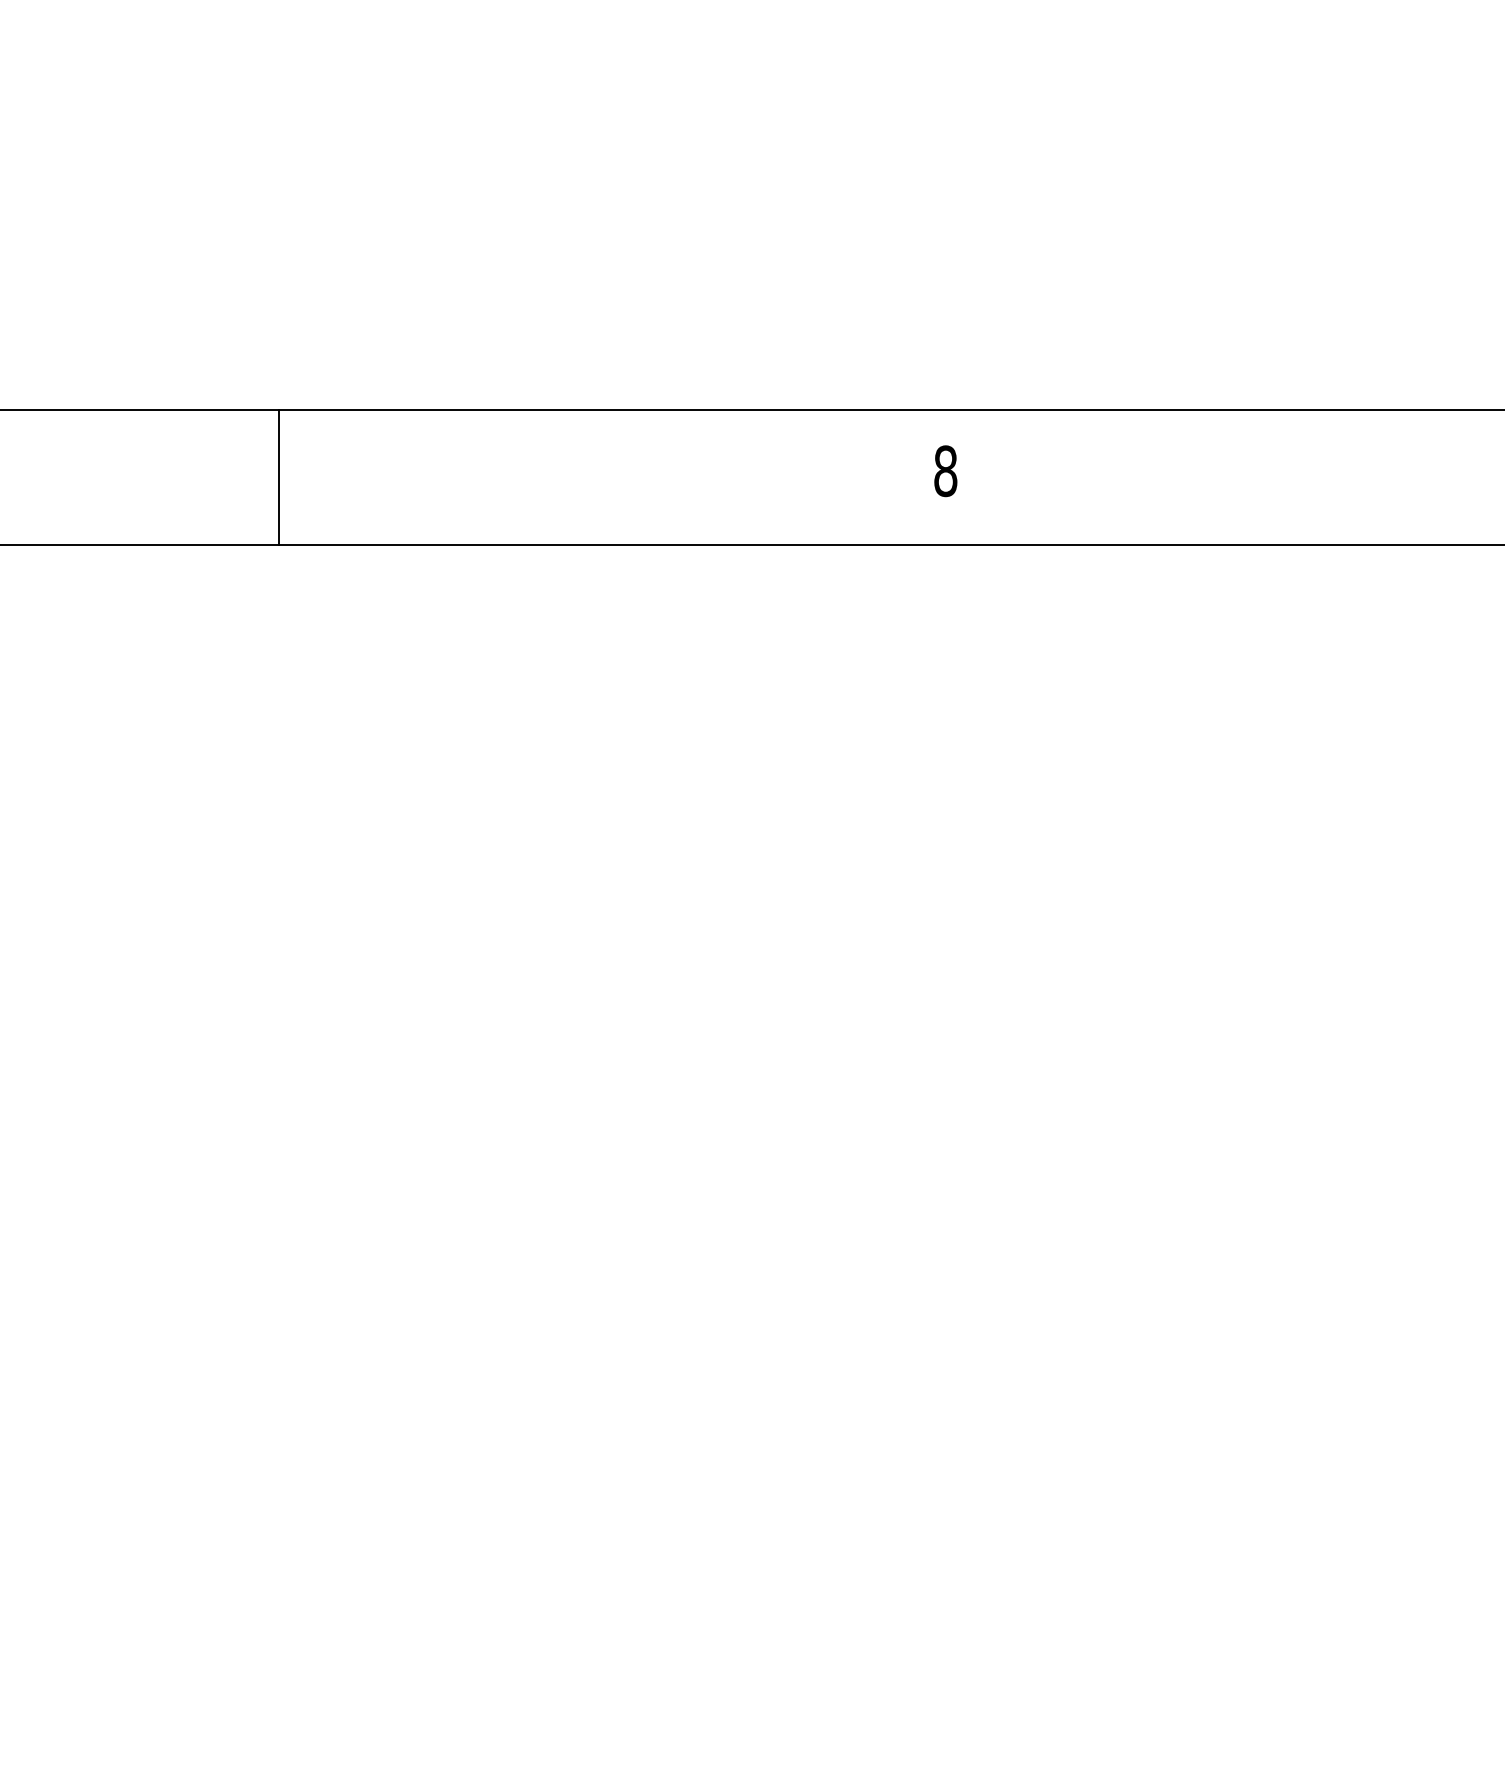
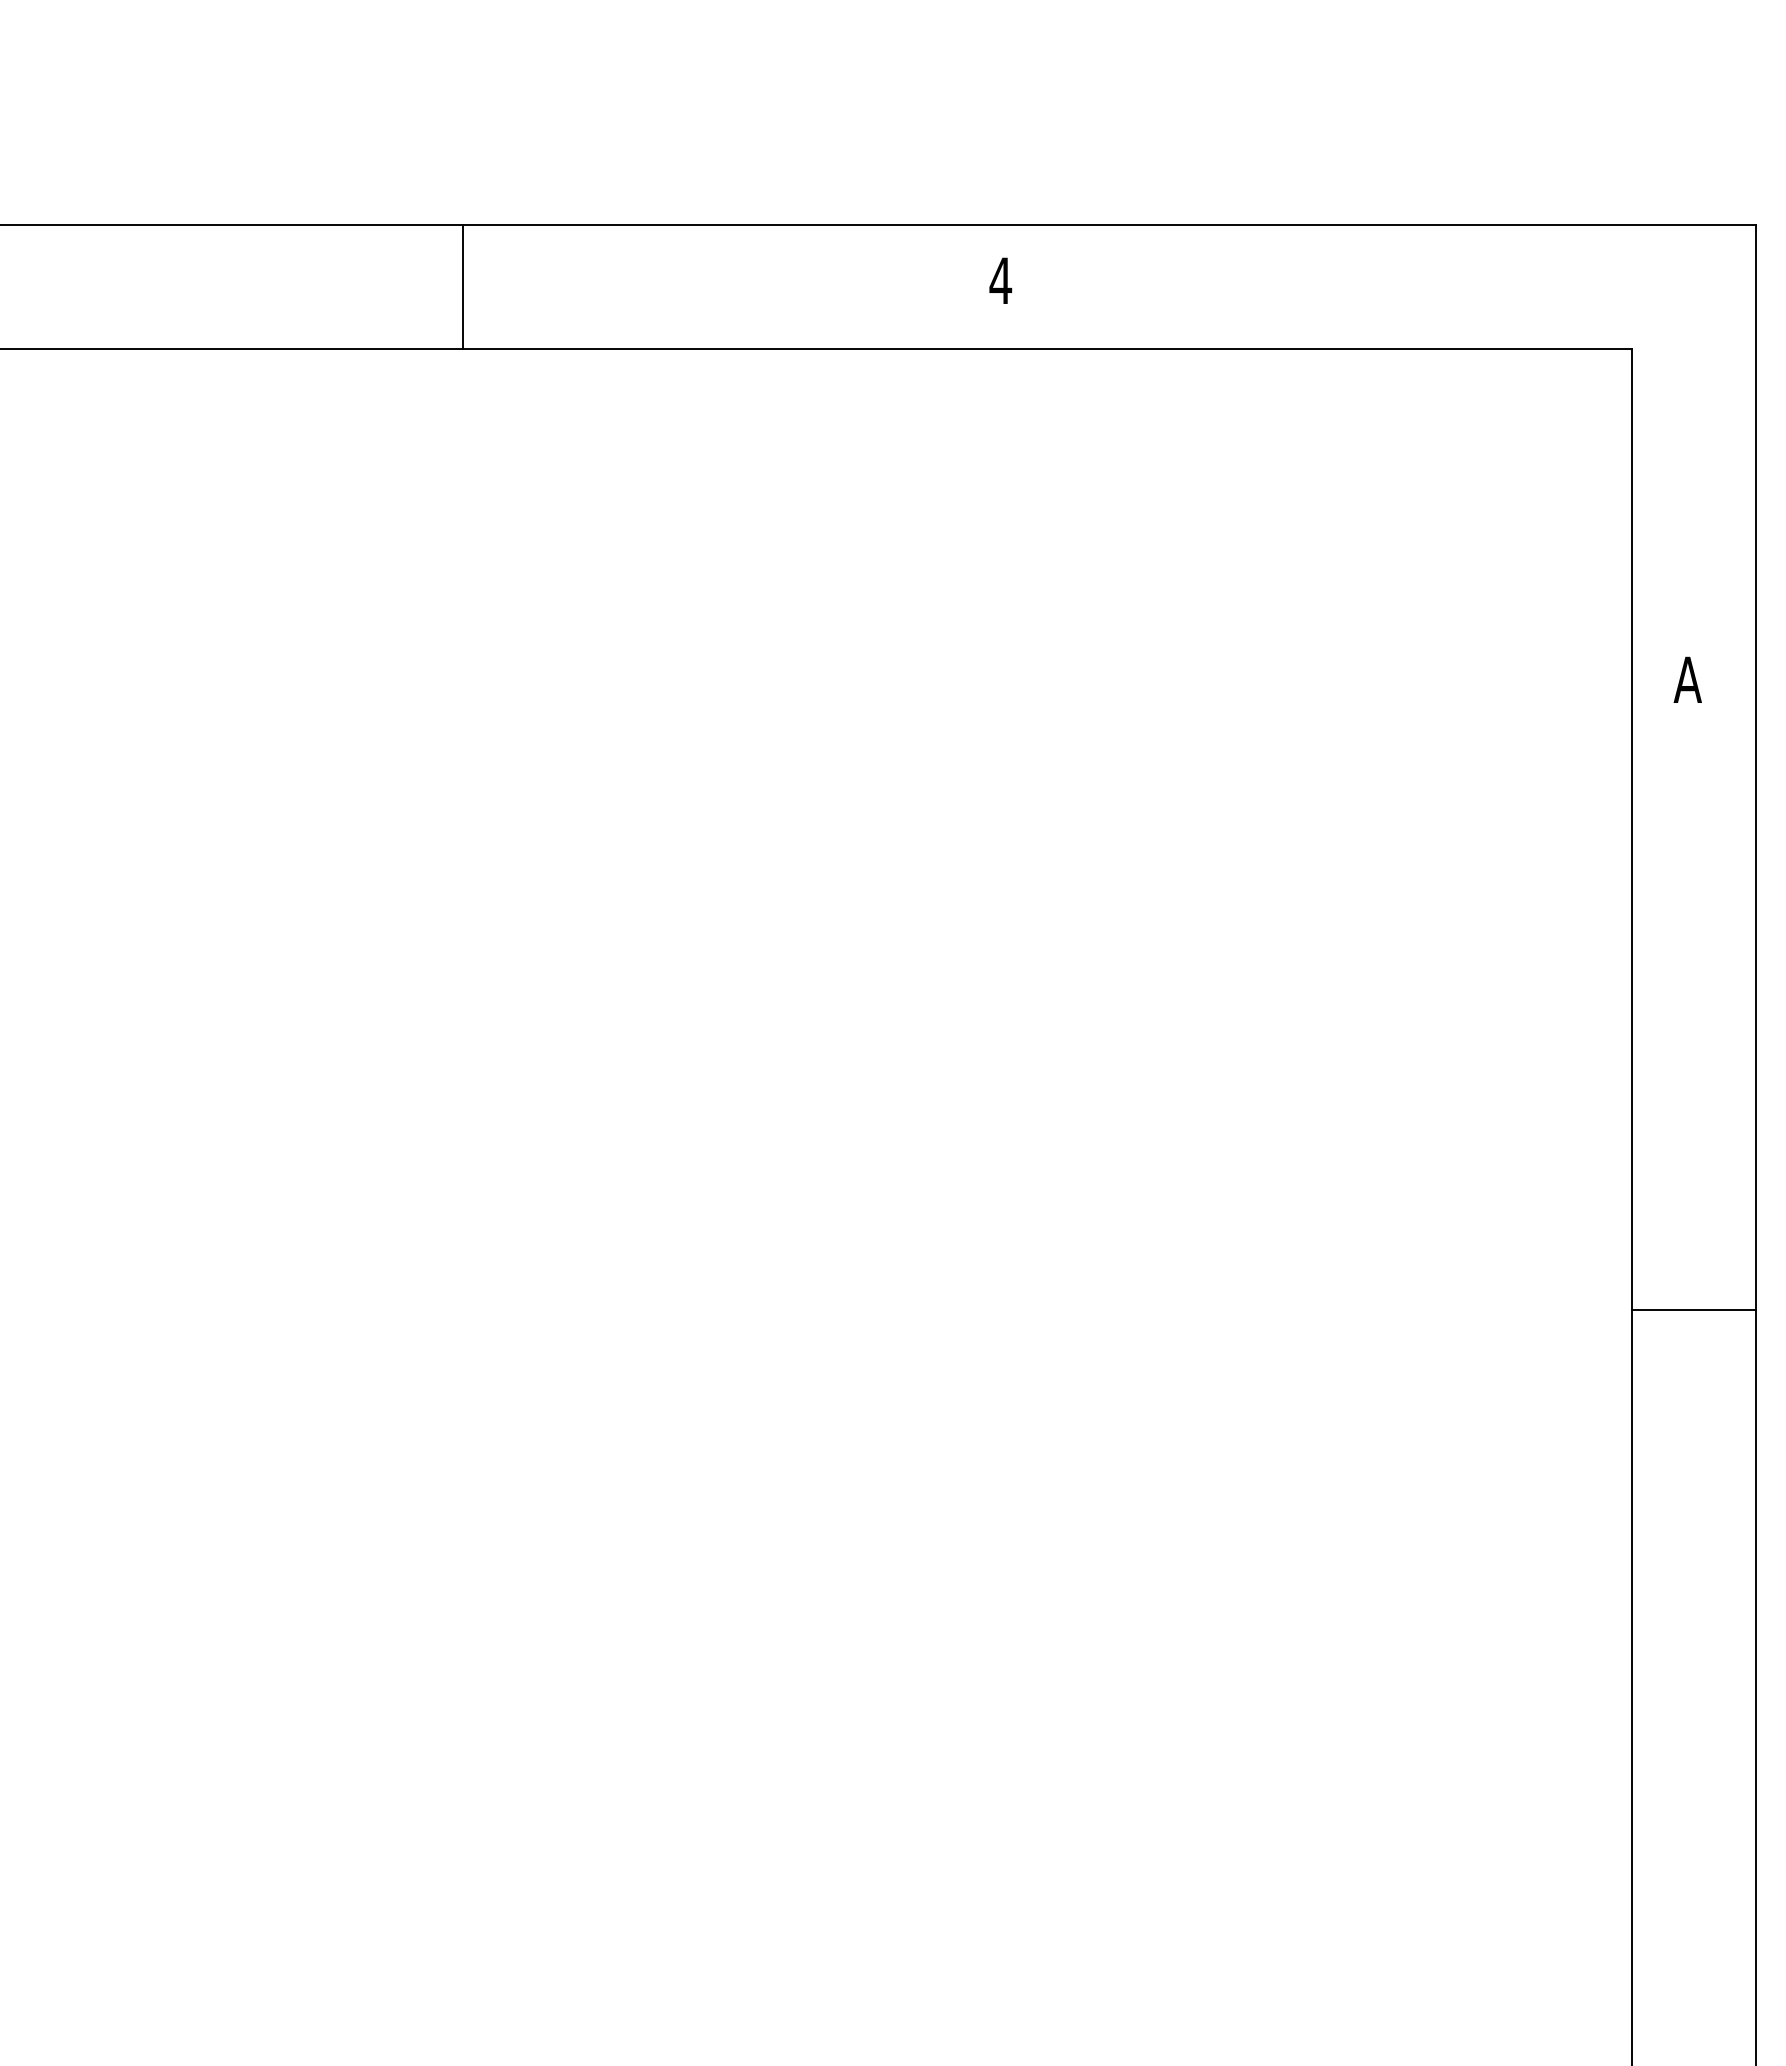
text: (945, 470) -> (1000, 280), 8 -> 4
line: (278, 477) -> (462, 286), moved

